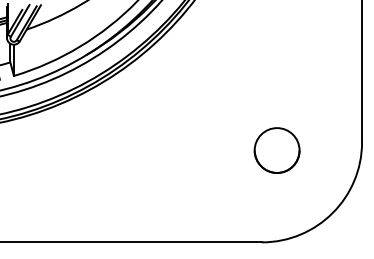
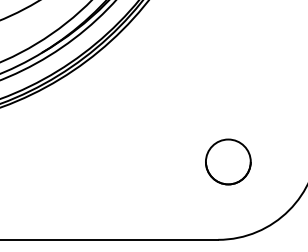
part: (276, 150) -> (227, 161), moved

